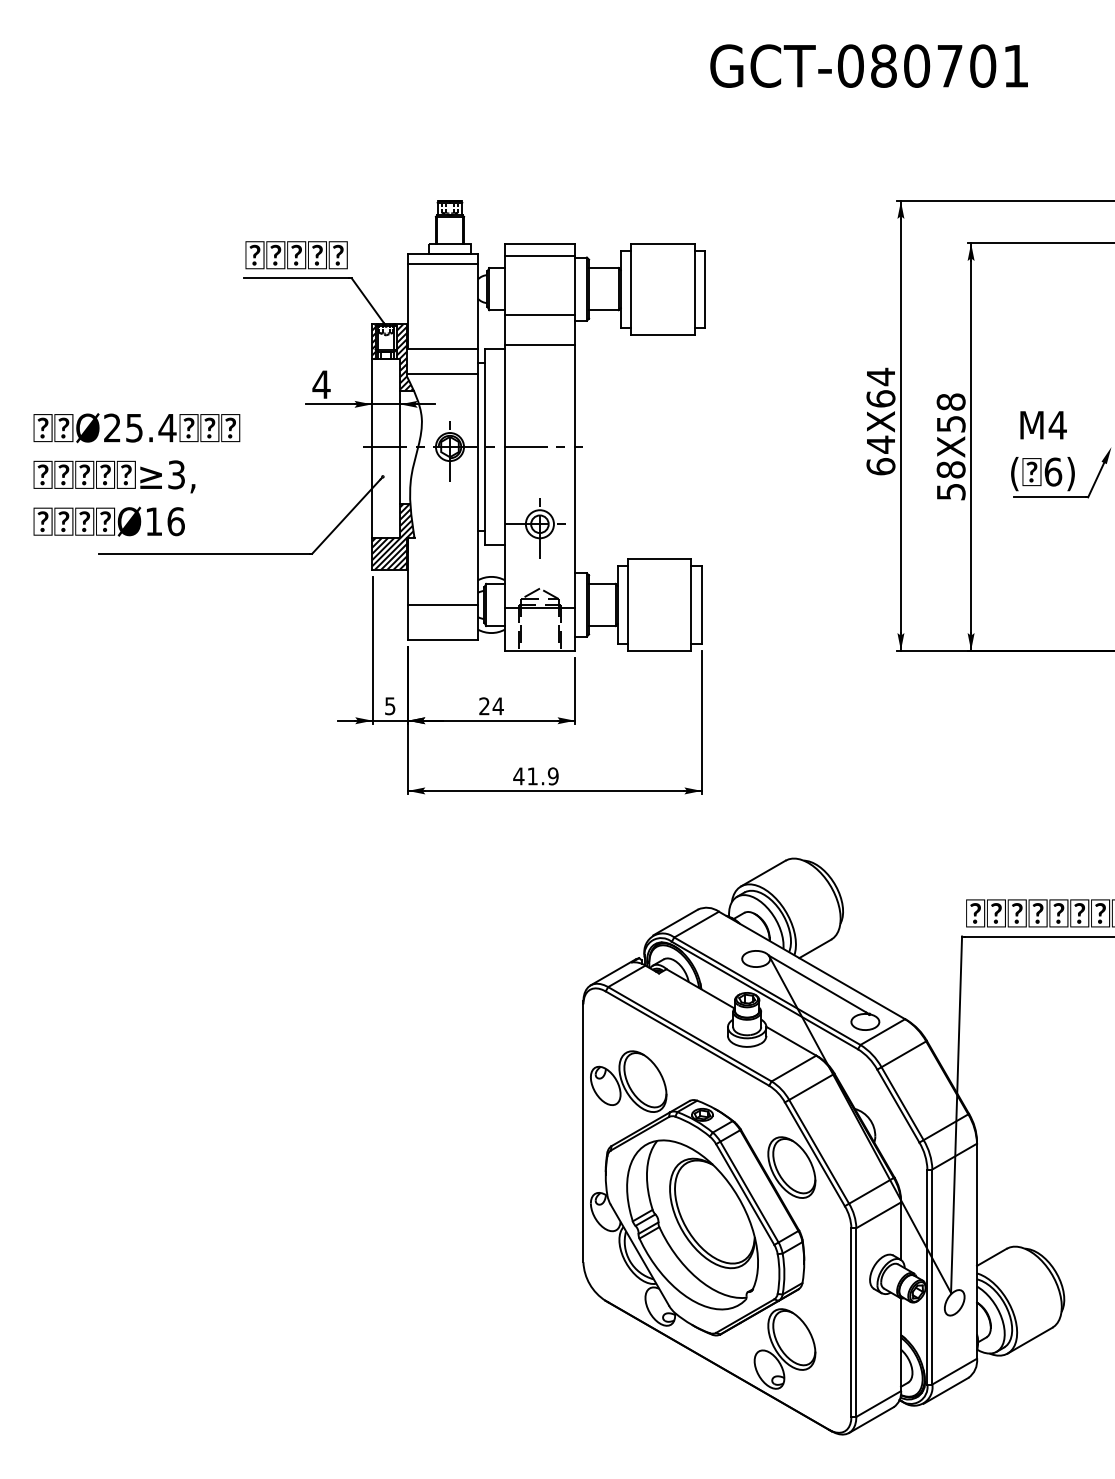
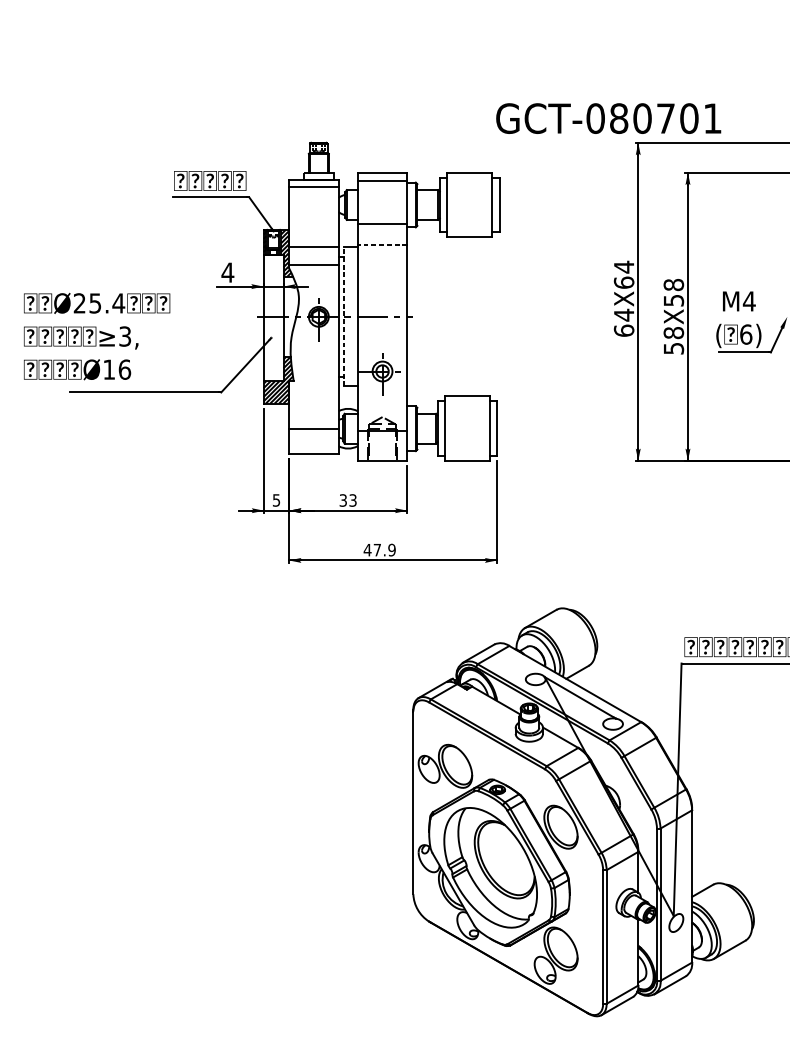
text: (868, 65) -> (608, 118), moved
line: (539, 345) -> (382, 244), solid -> dashed
line: (485, 446) -> (344, 316), solid -> dashed
text: (491, 706) -> (348, 500), 24 -> 33
text: (532, 776) -> (377, 550), 41.9 -> 47.9

